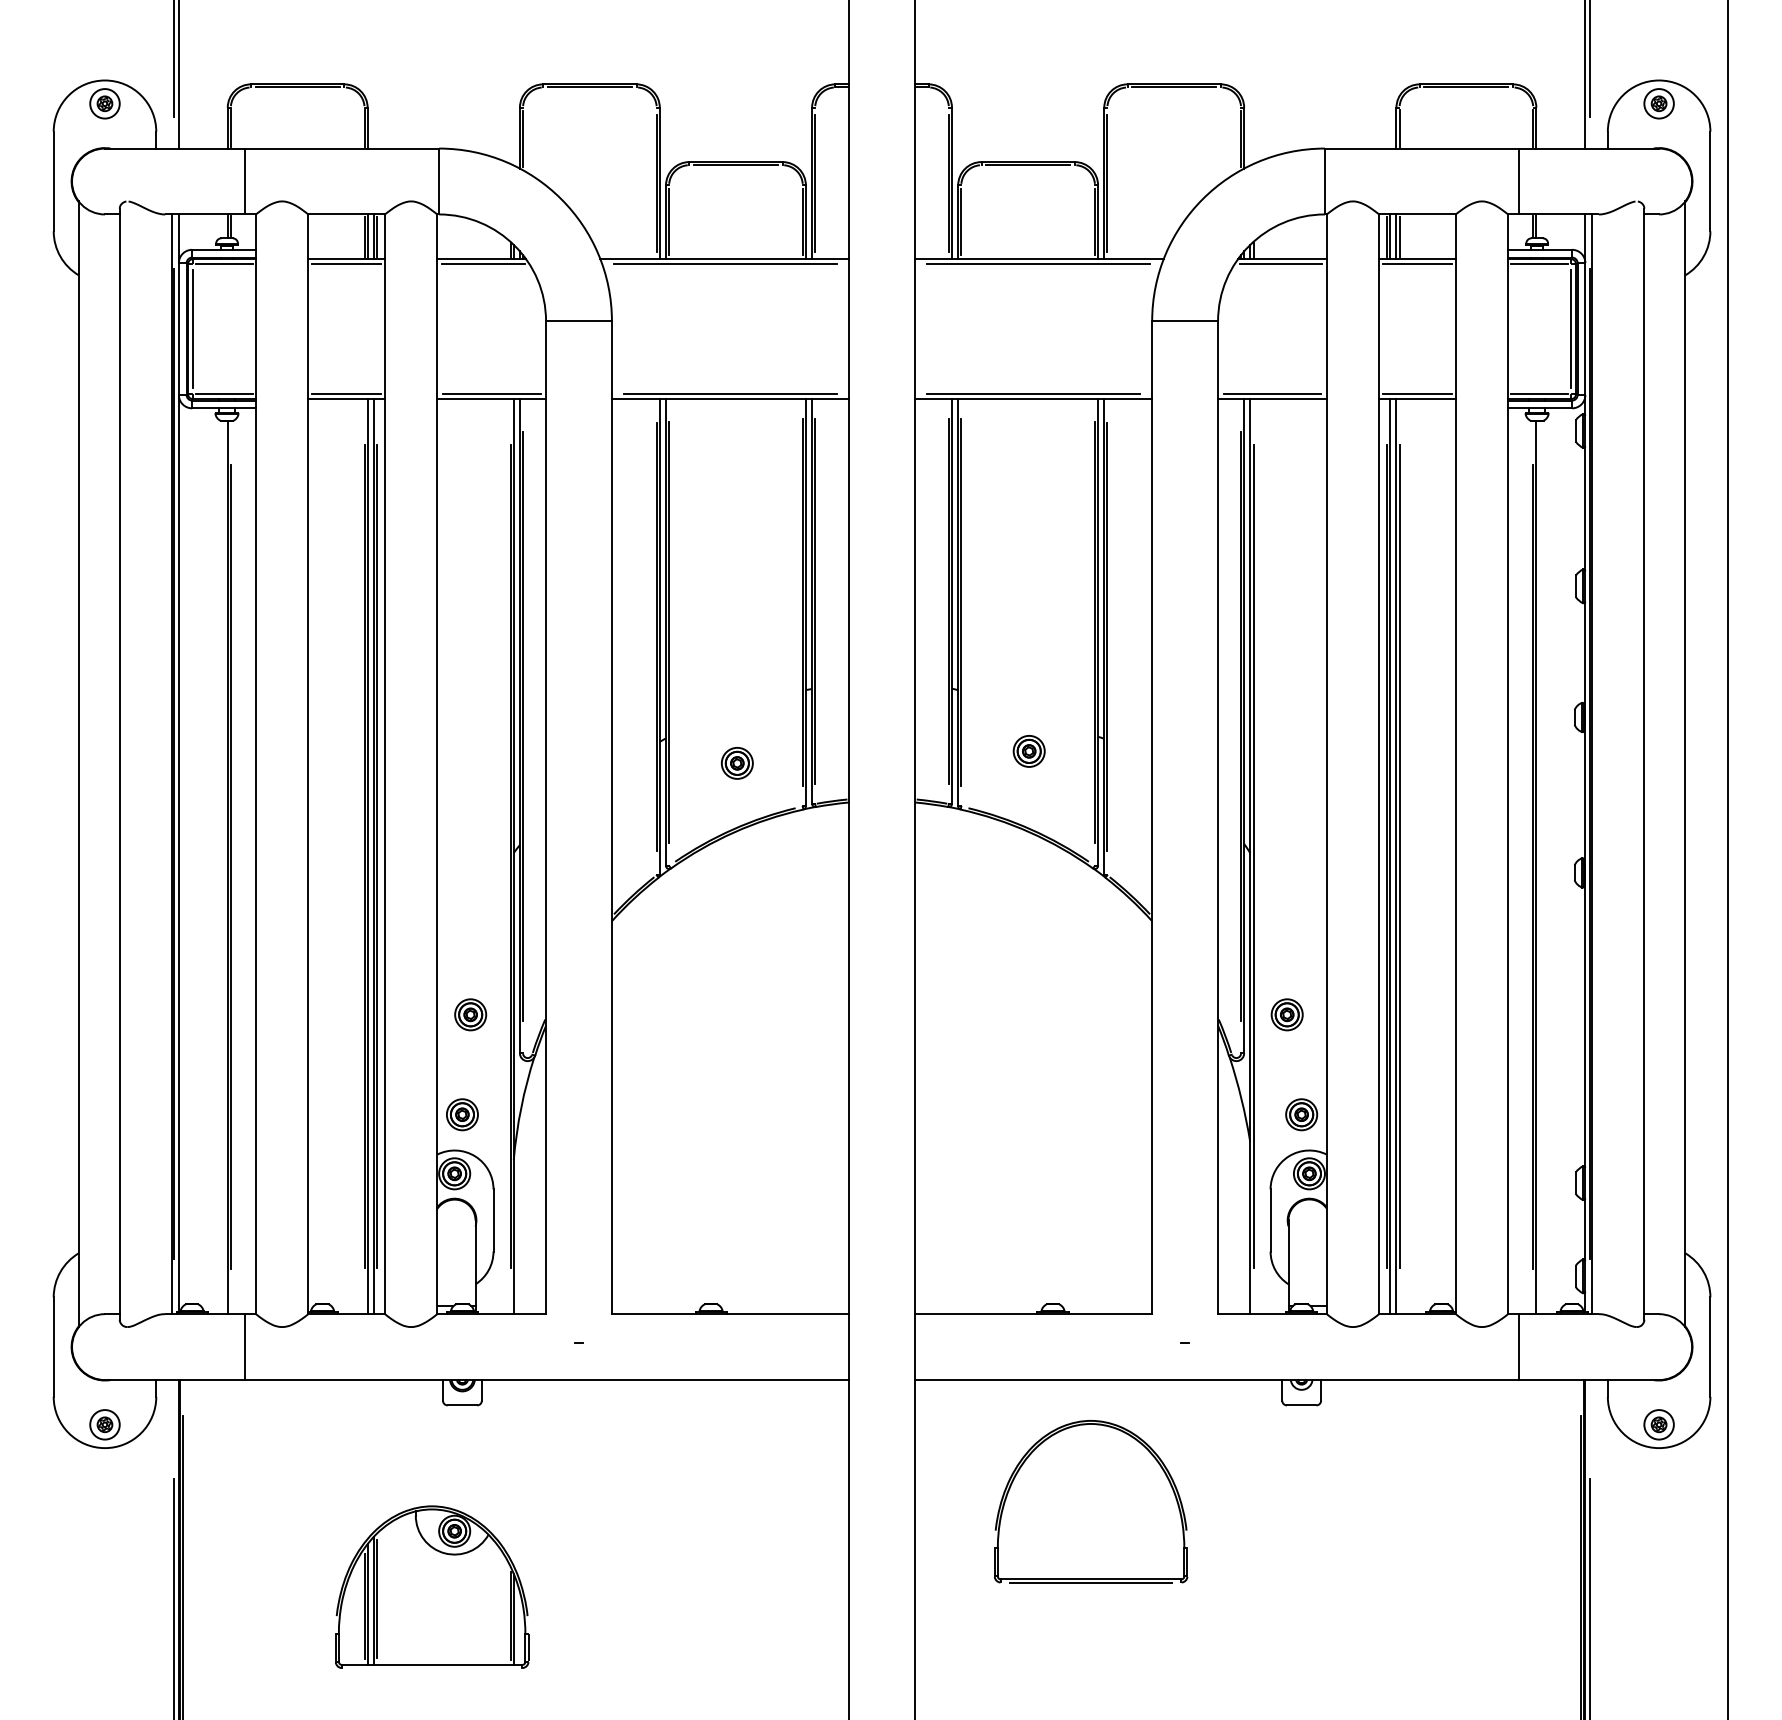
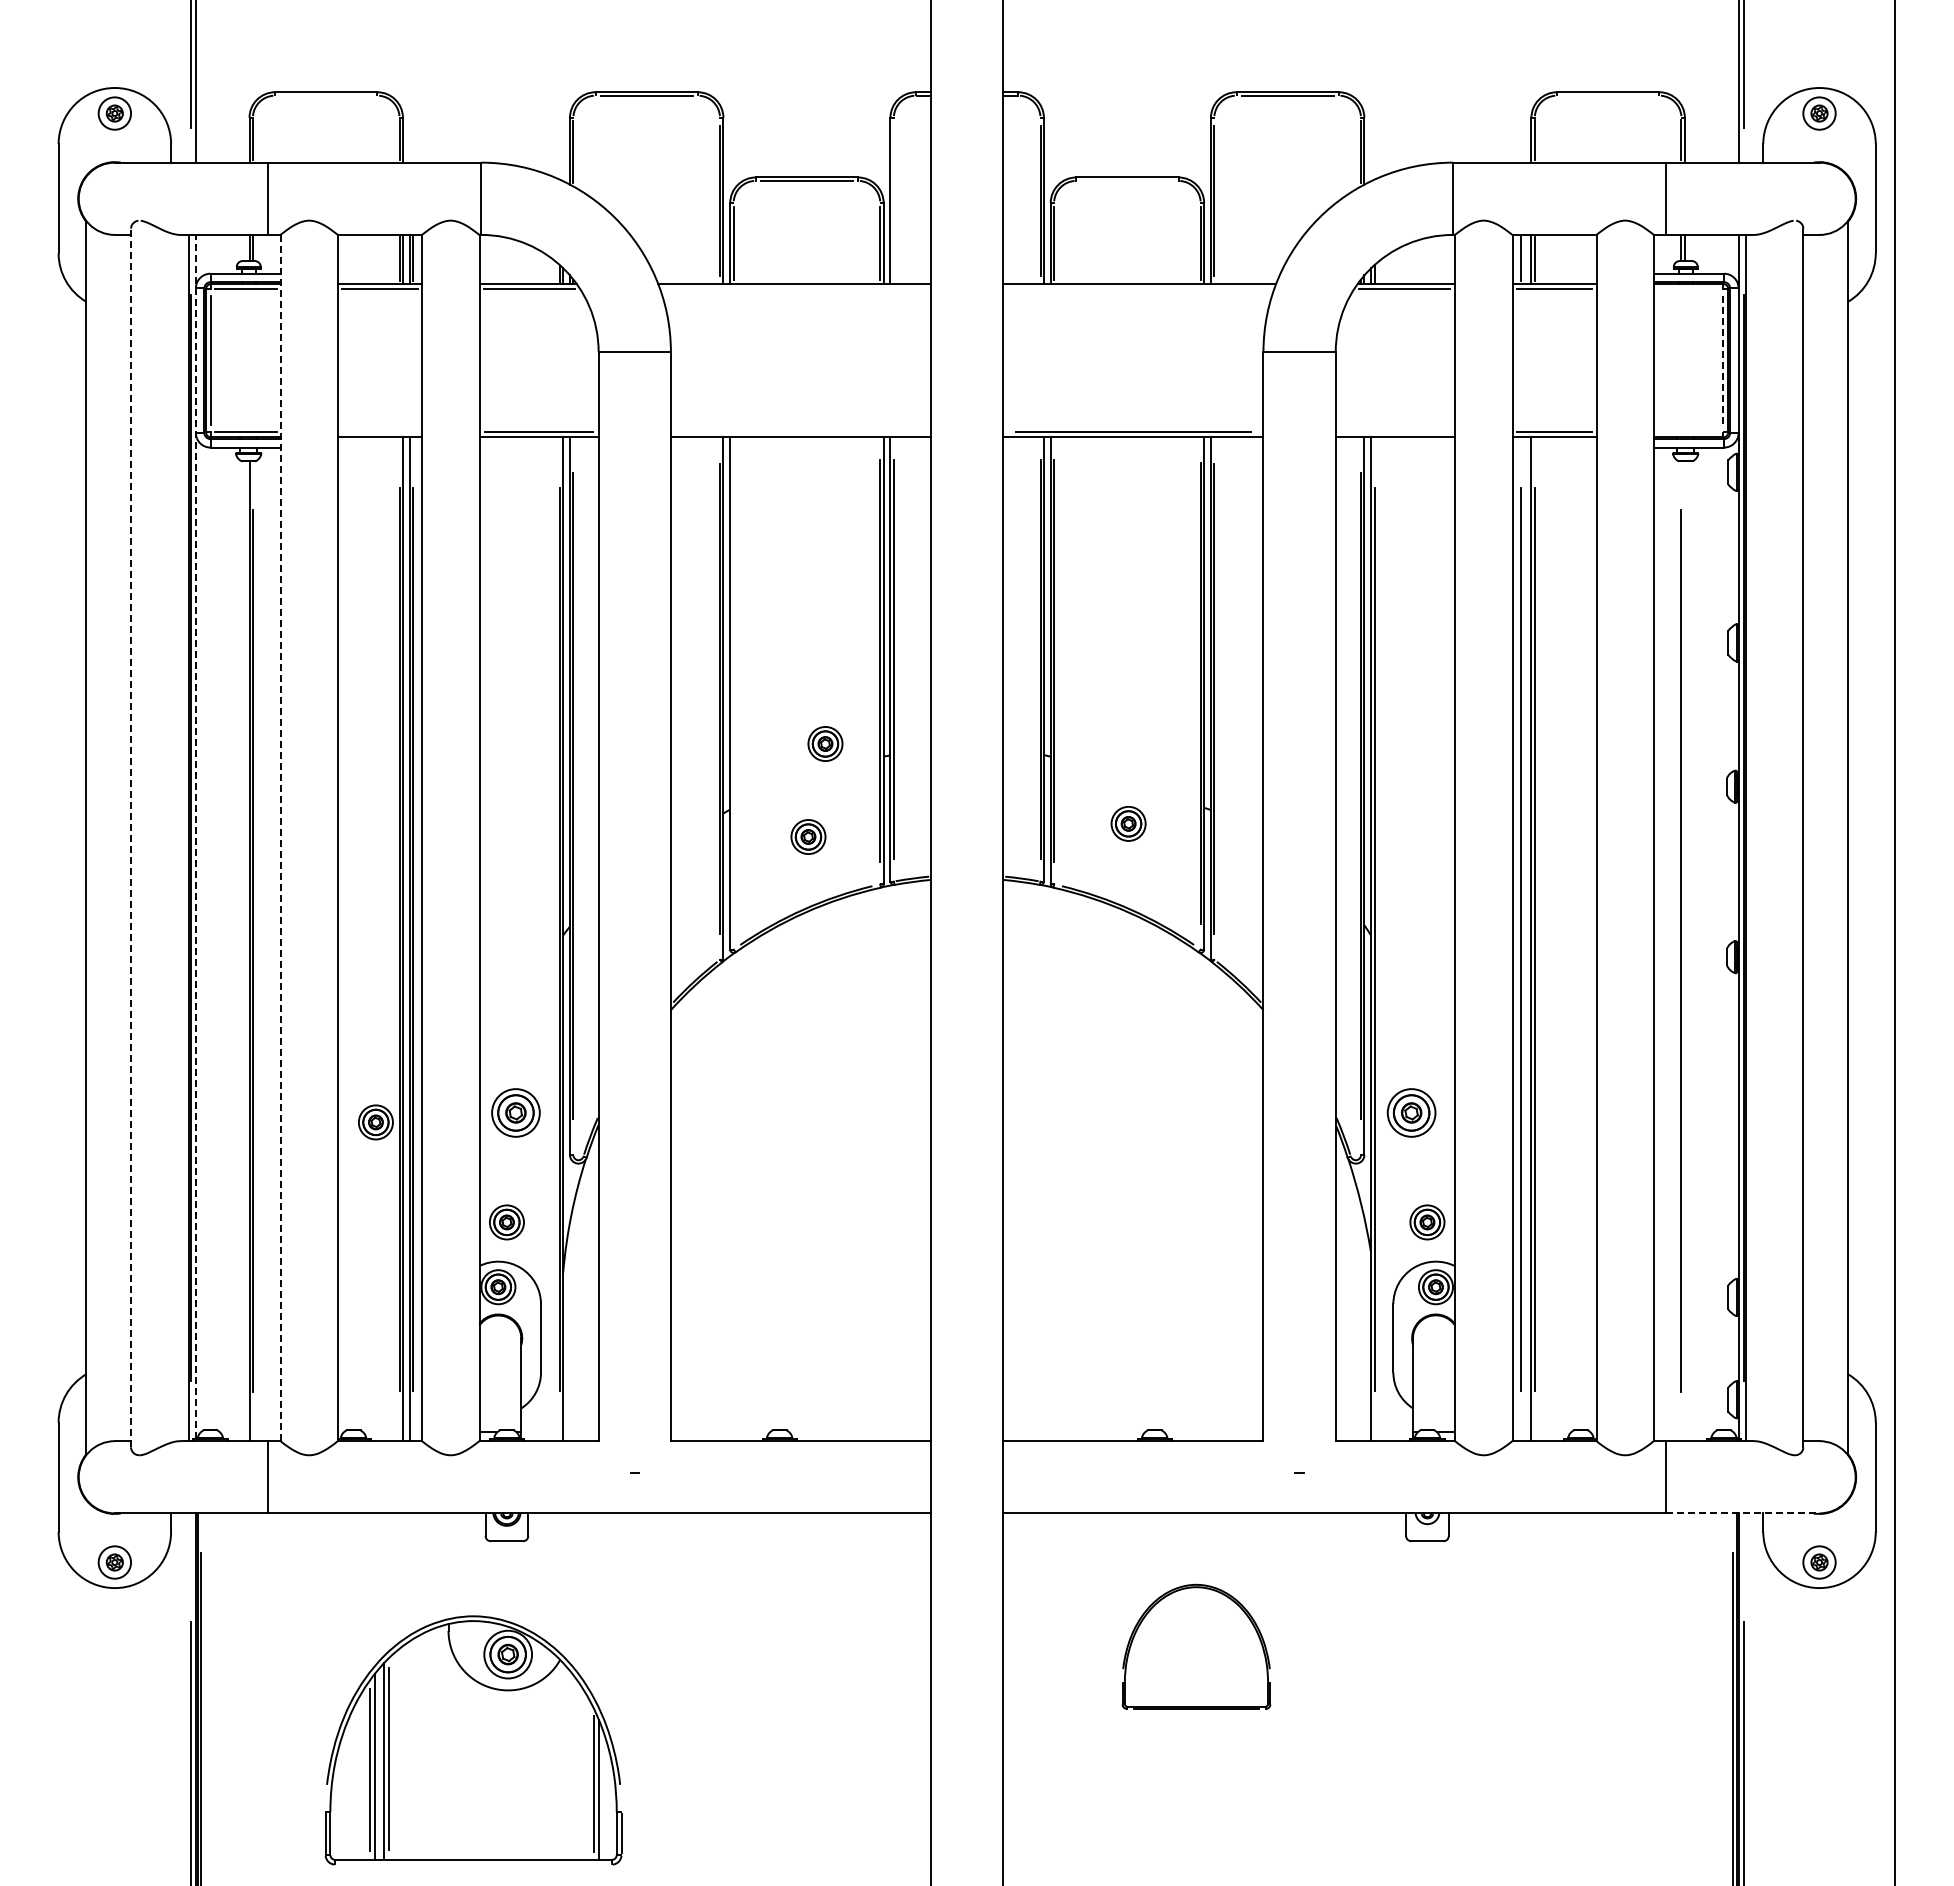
line: (297, 87) -> (326, 95), removed
line: (1466, 87) -> (1608, 95), removed
line: (1028, 164) -> (1127, 180), removed
line: (814, 183) -> (893, 200), removed
line: (1390, 236) -> (1524, 259), removed
line: (725, 264) -> (795, 289), removed
line: (1038, 264) -> (1138, 289), removed
line: (1539, 264) -> (1688, 289), removed
line: (1571, 329) -> (1723, 361), solid -> dashed
line: (346, 394) -> (379, 432), removed
line: (730, 394) -> (800, 432), removed
line: (1272, 394) -> (1395, 432), removed
line: (1539, 394) -> (1688, 432), removed
line: (669, 632) -> (733, 693), removed
part: (752, 678) -> (825, 743), added
line: (178, 762) -> (195, 836), solid -> dashed
line: (120, 763) -> (131, 837), solid -> dashed
line: (256, 763) -> (280, 837), solid -> dashed
line: (1390, 856) -> (1524, 939), removed
line: (1536, 867) -> (1684, 951), removed
part: (470, 1014) -> (515, 1112), size x1.4
part: (1287, 1014) -> (1411, 1112), size x1.4
part: (342, 1023) -> (375, 1122), added
line: (1588, 1380) -> (1742, 1513), solid -> dashed
part: (1091, 1501) -> (1196, 1646), size x0.7
part: (431, 1587) -> (473, 1740), size x1.4

